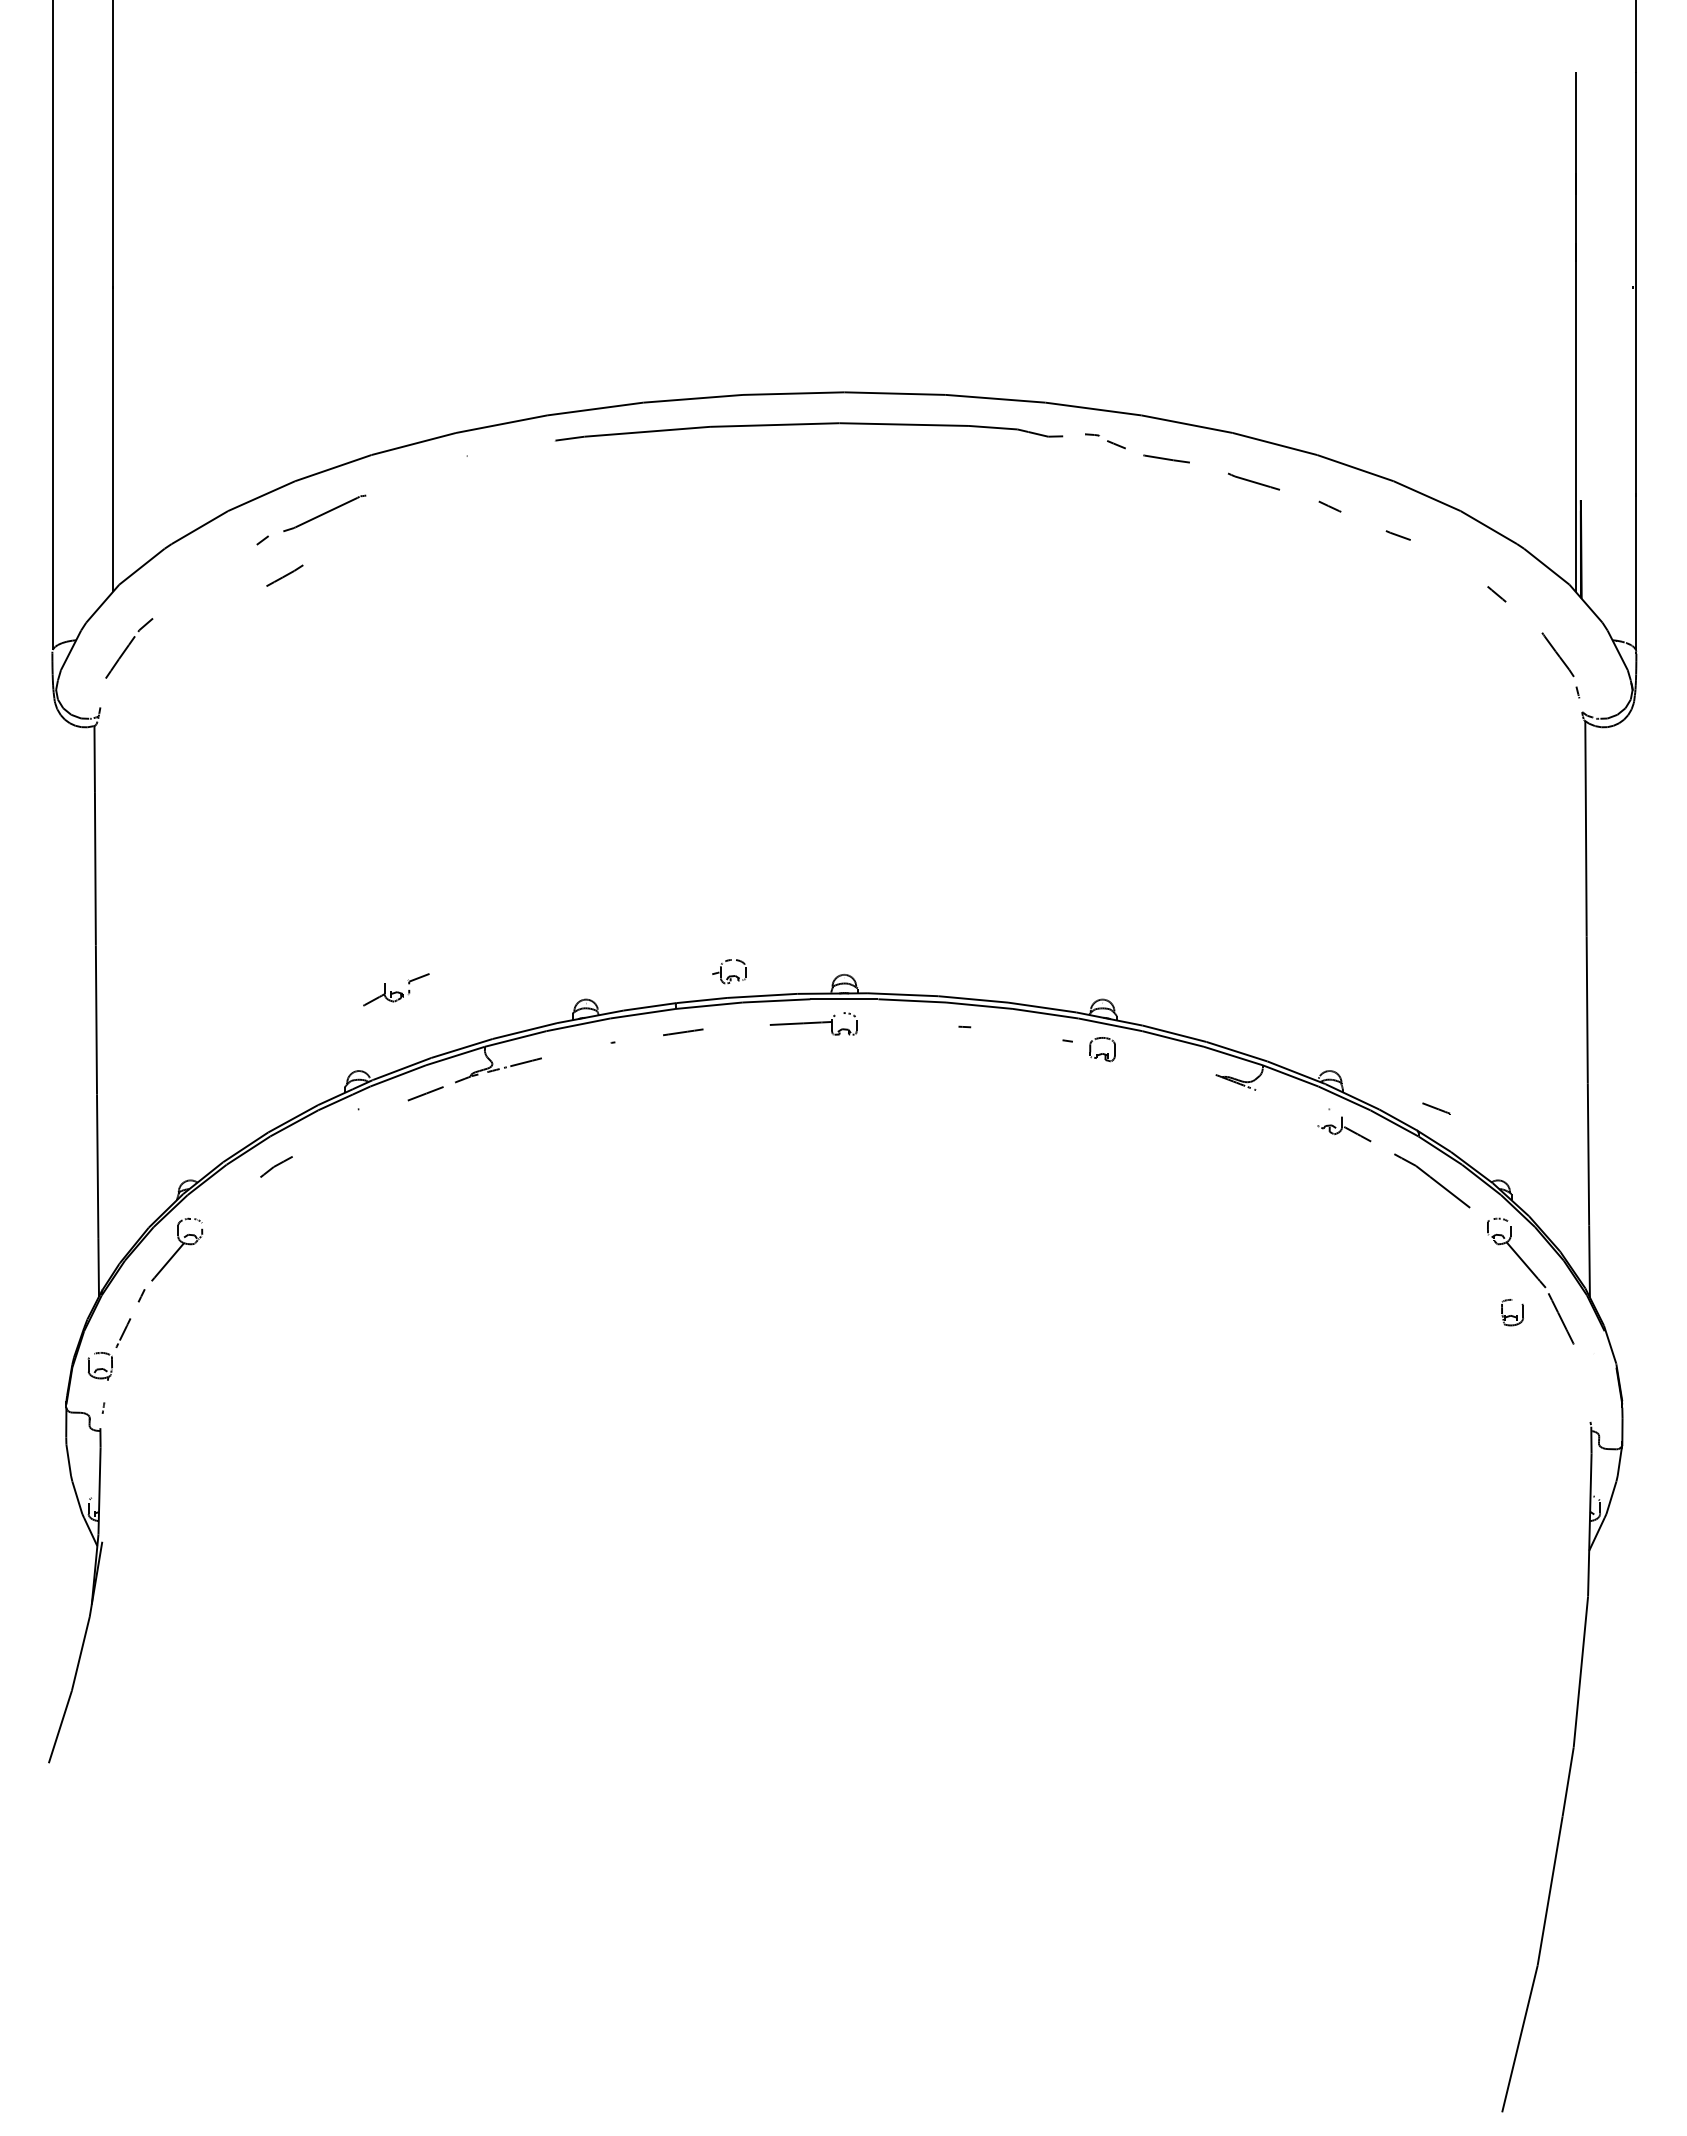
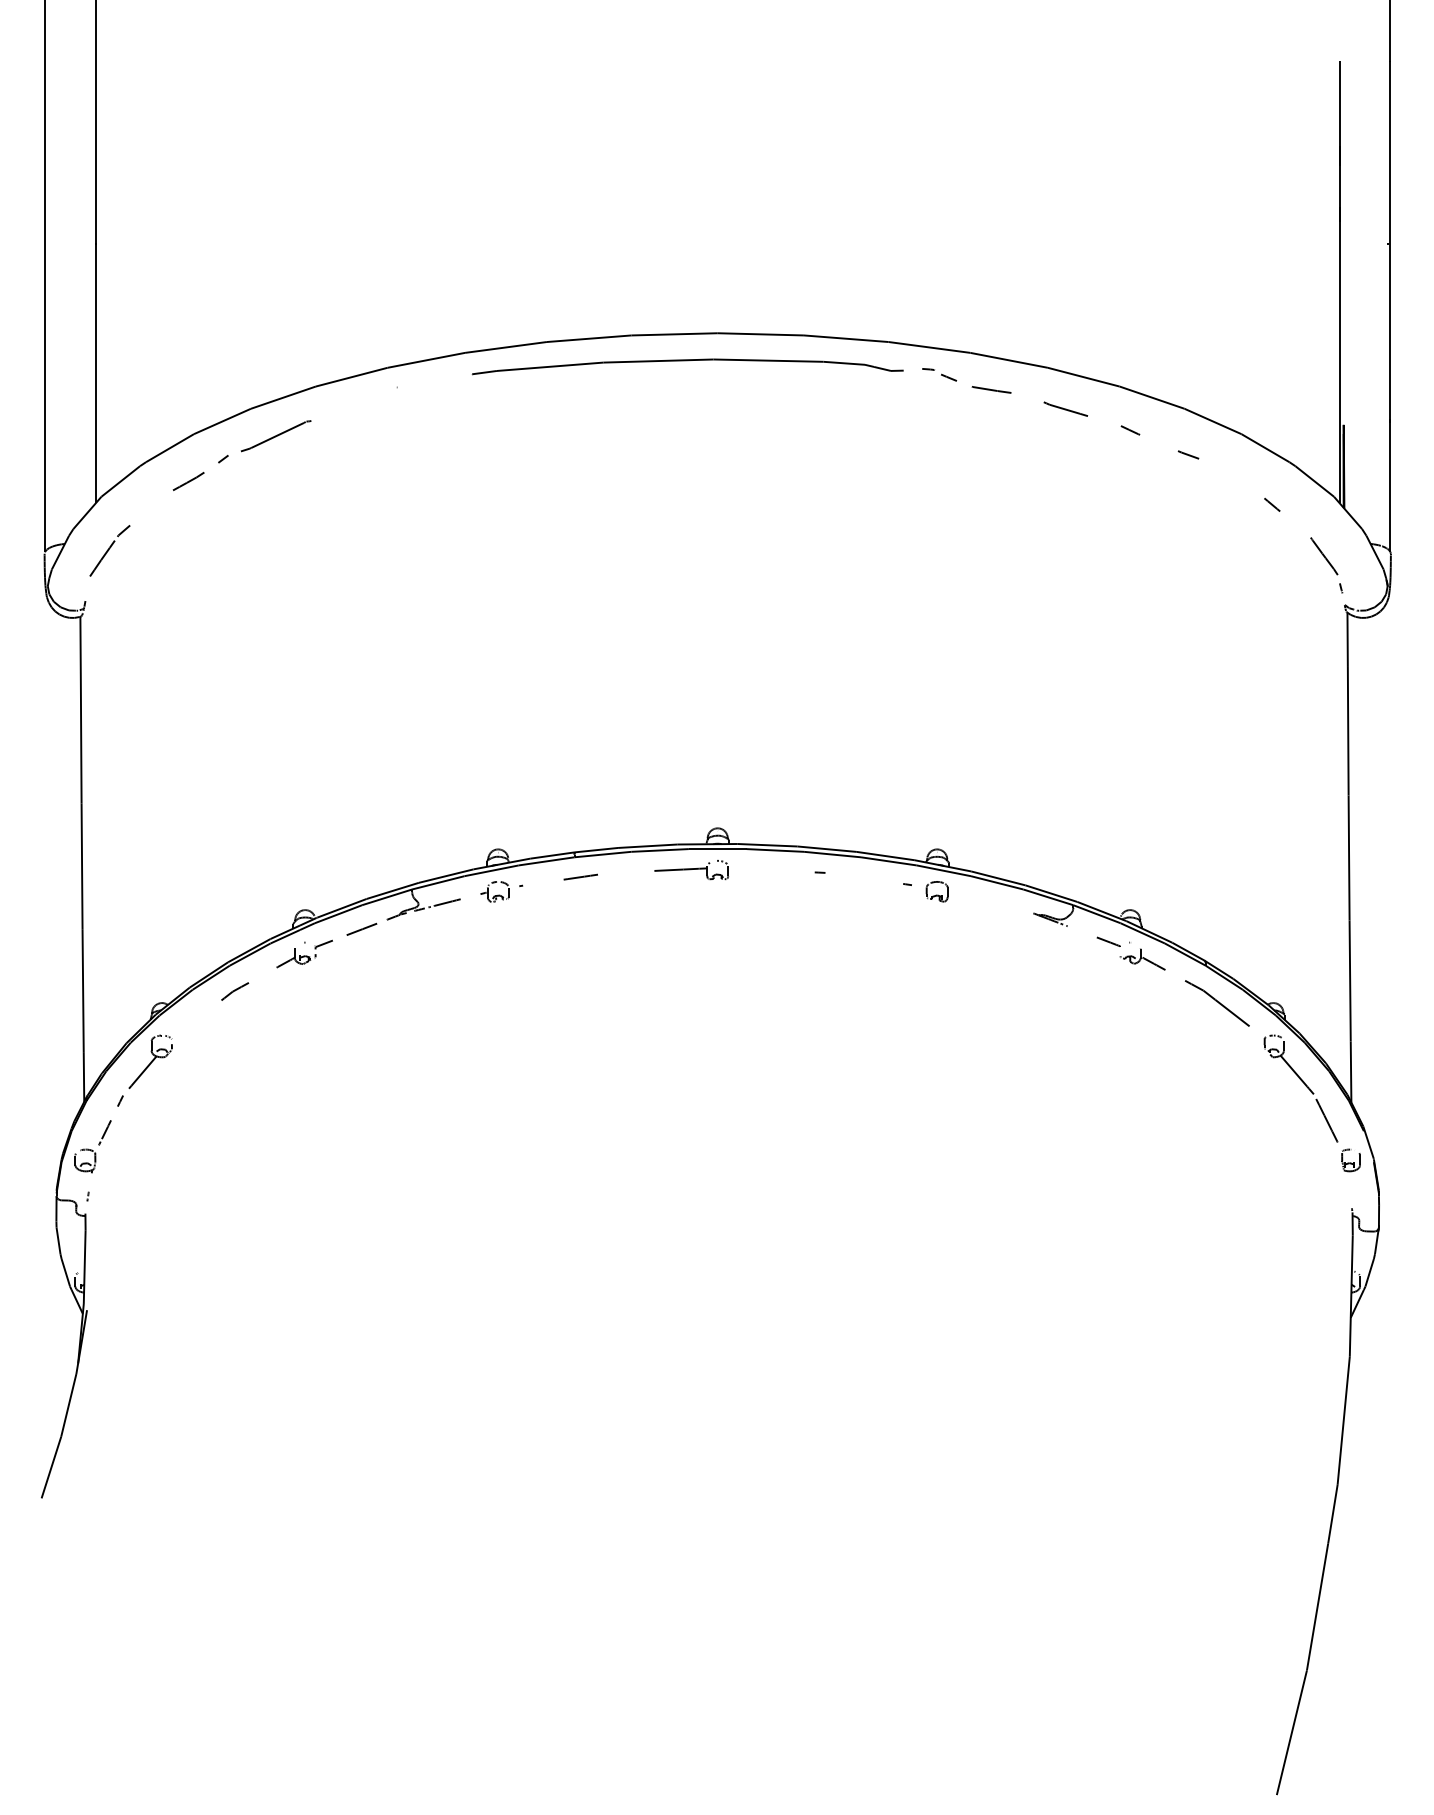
line: (284, 575) -> (188, 481), moved
part: (729, 971) -> (495, 891), moved
part: (396, 989) -> (304, 953), moved
line: (1436, 1108) -> (1108, 941), moved
part: (1512, 1312) -> (1351, 1160), moved

